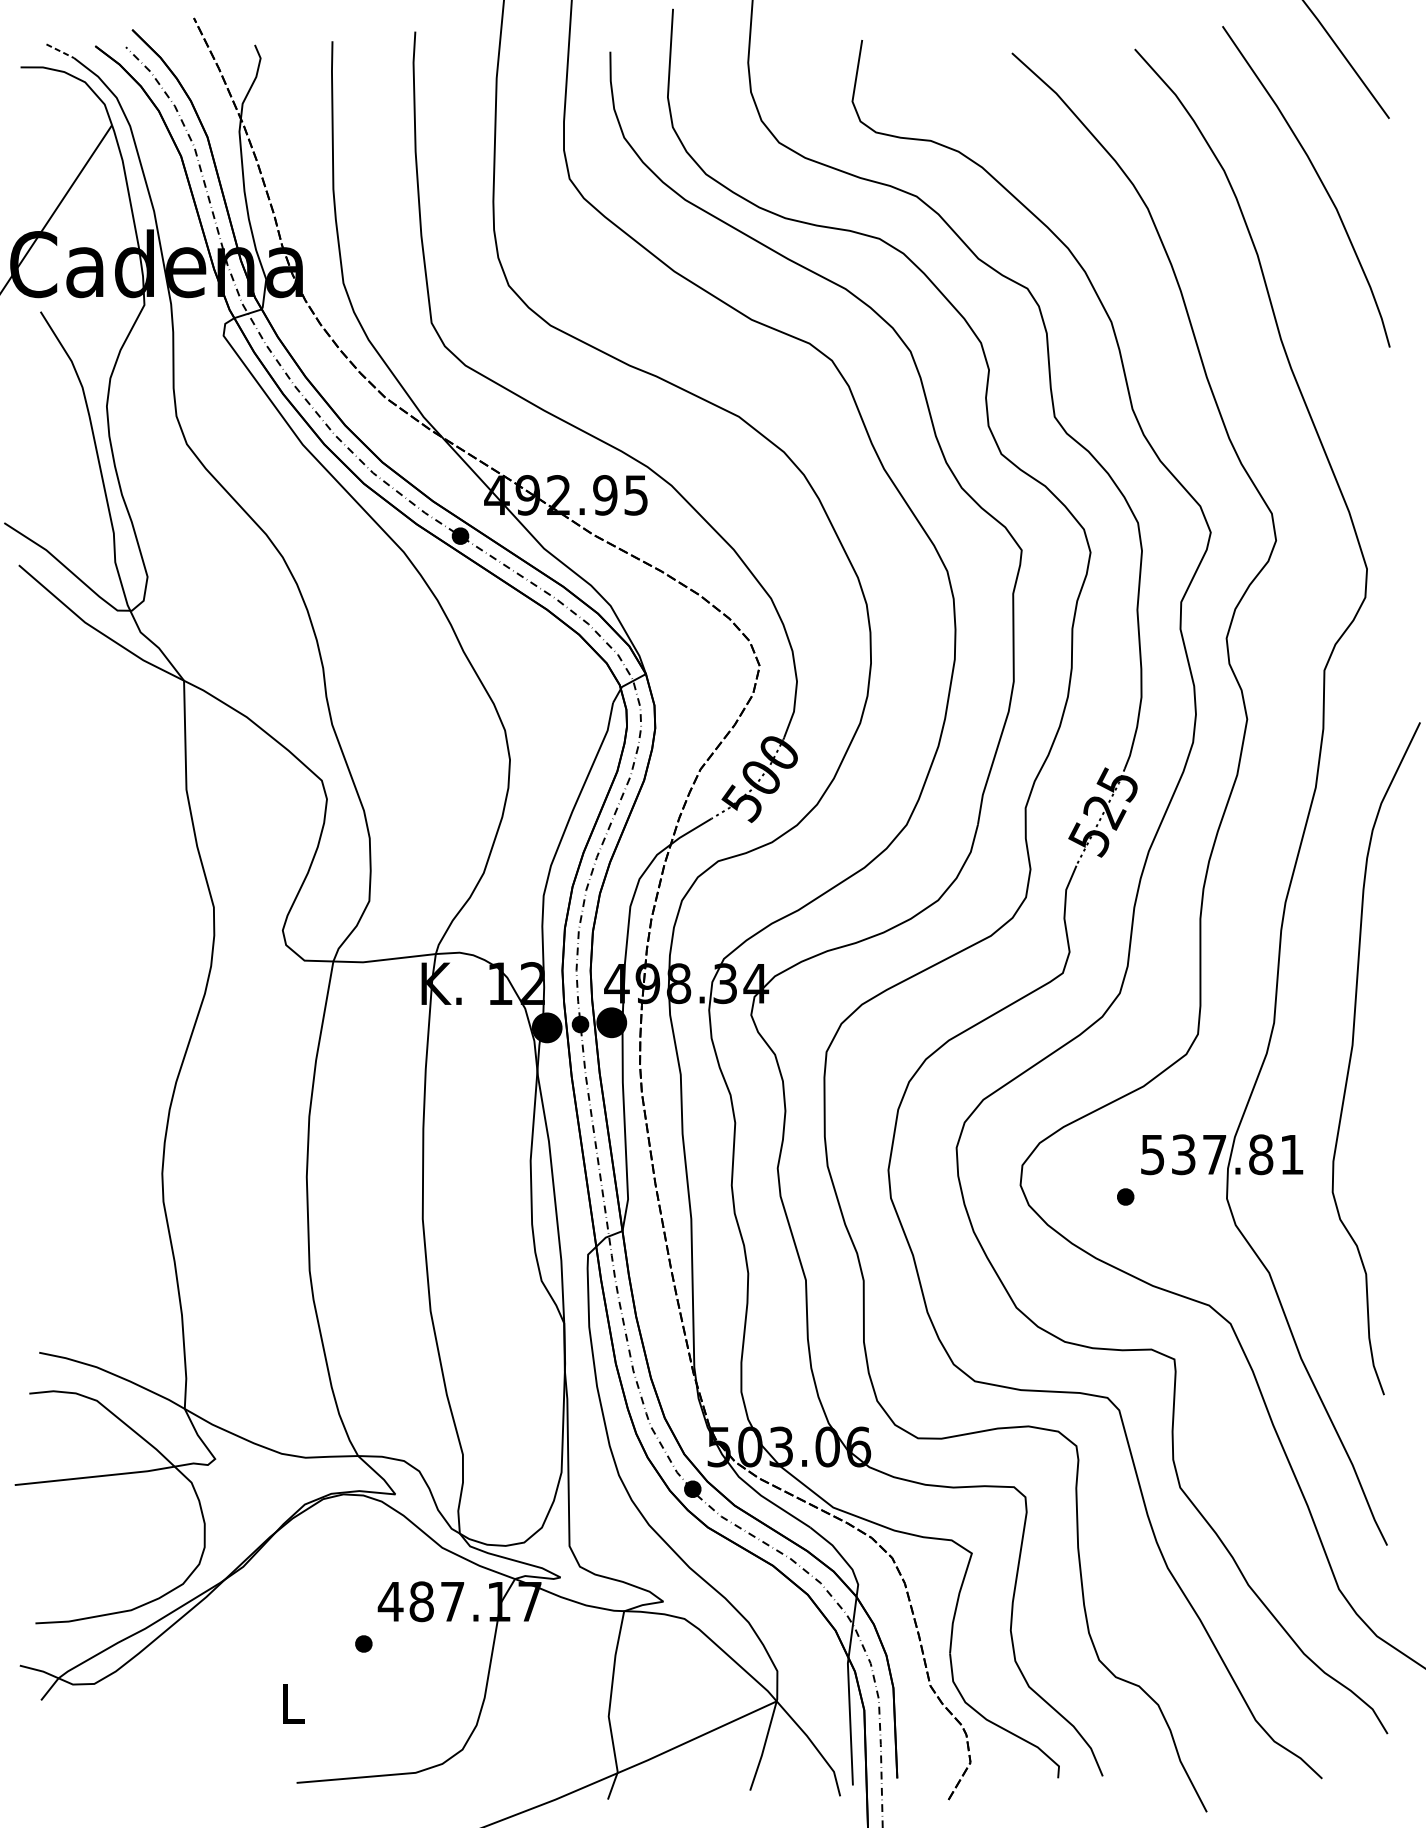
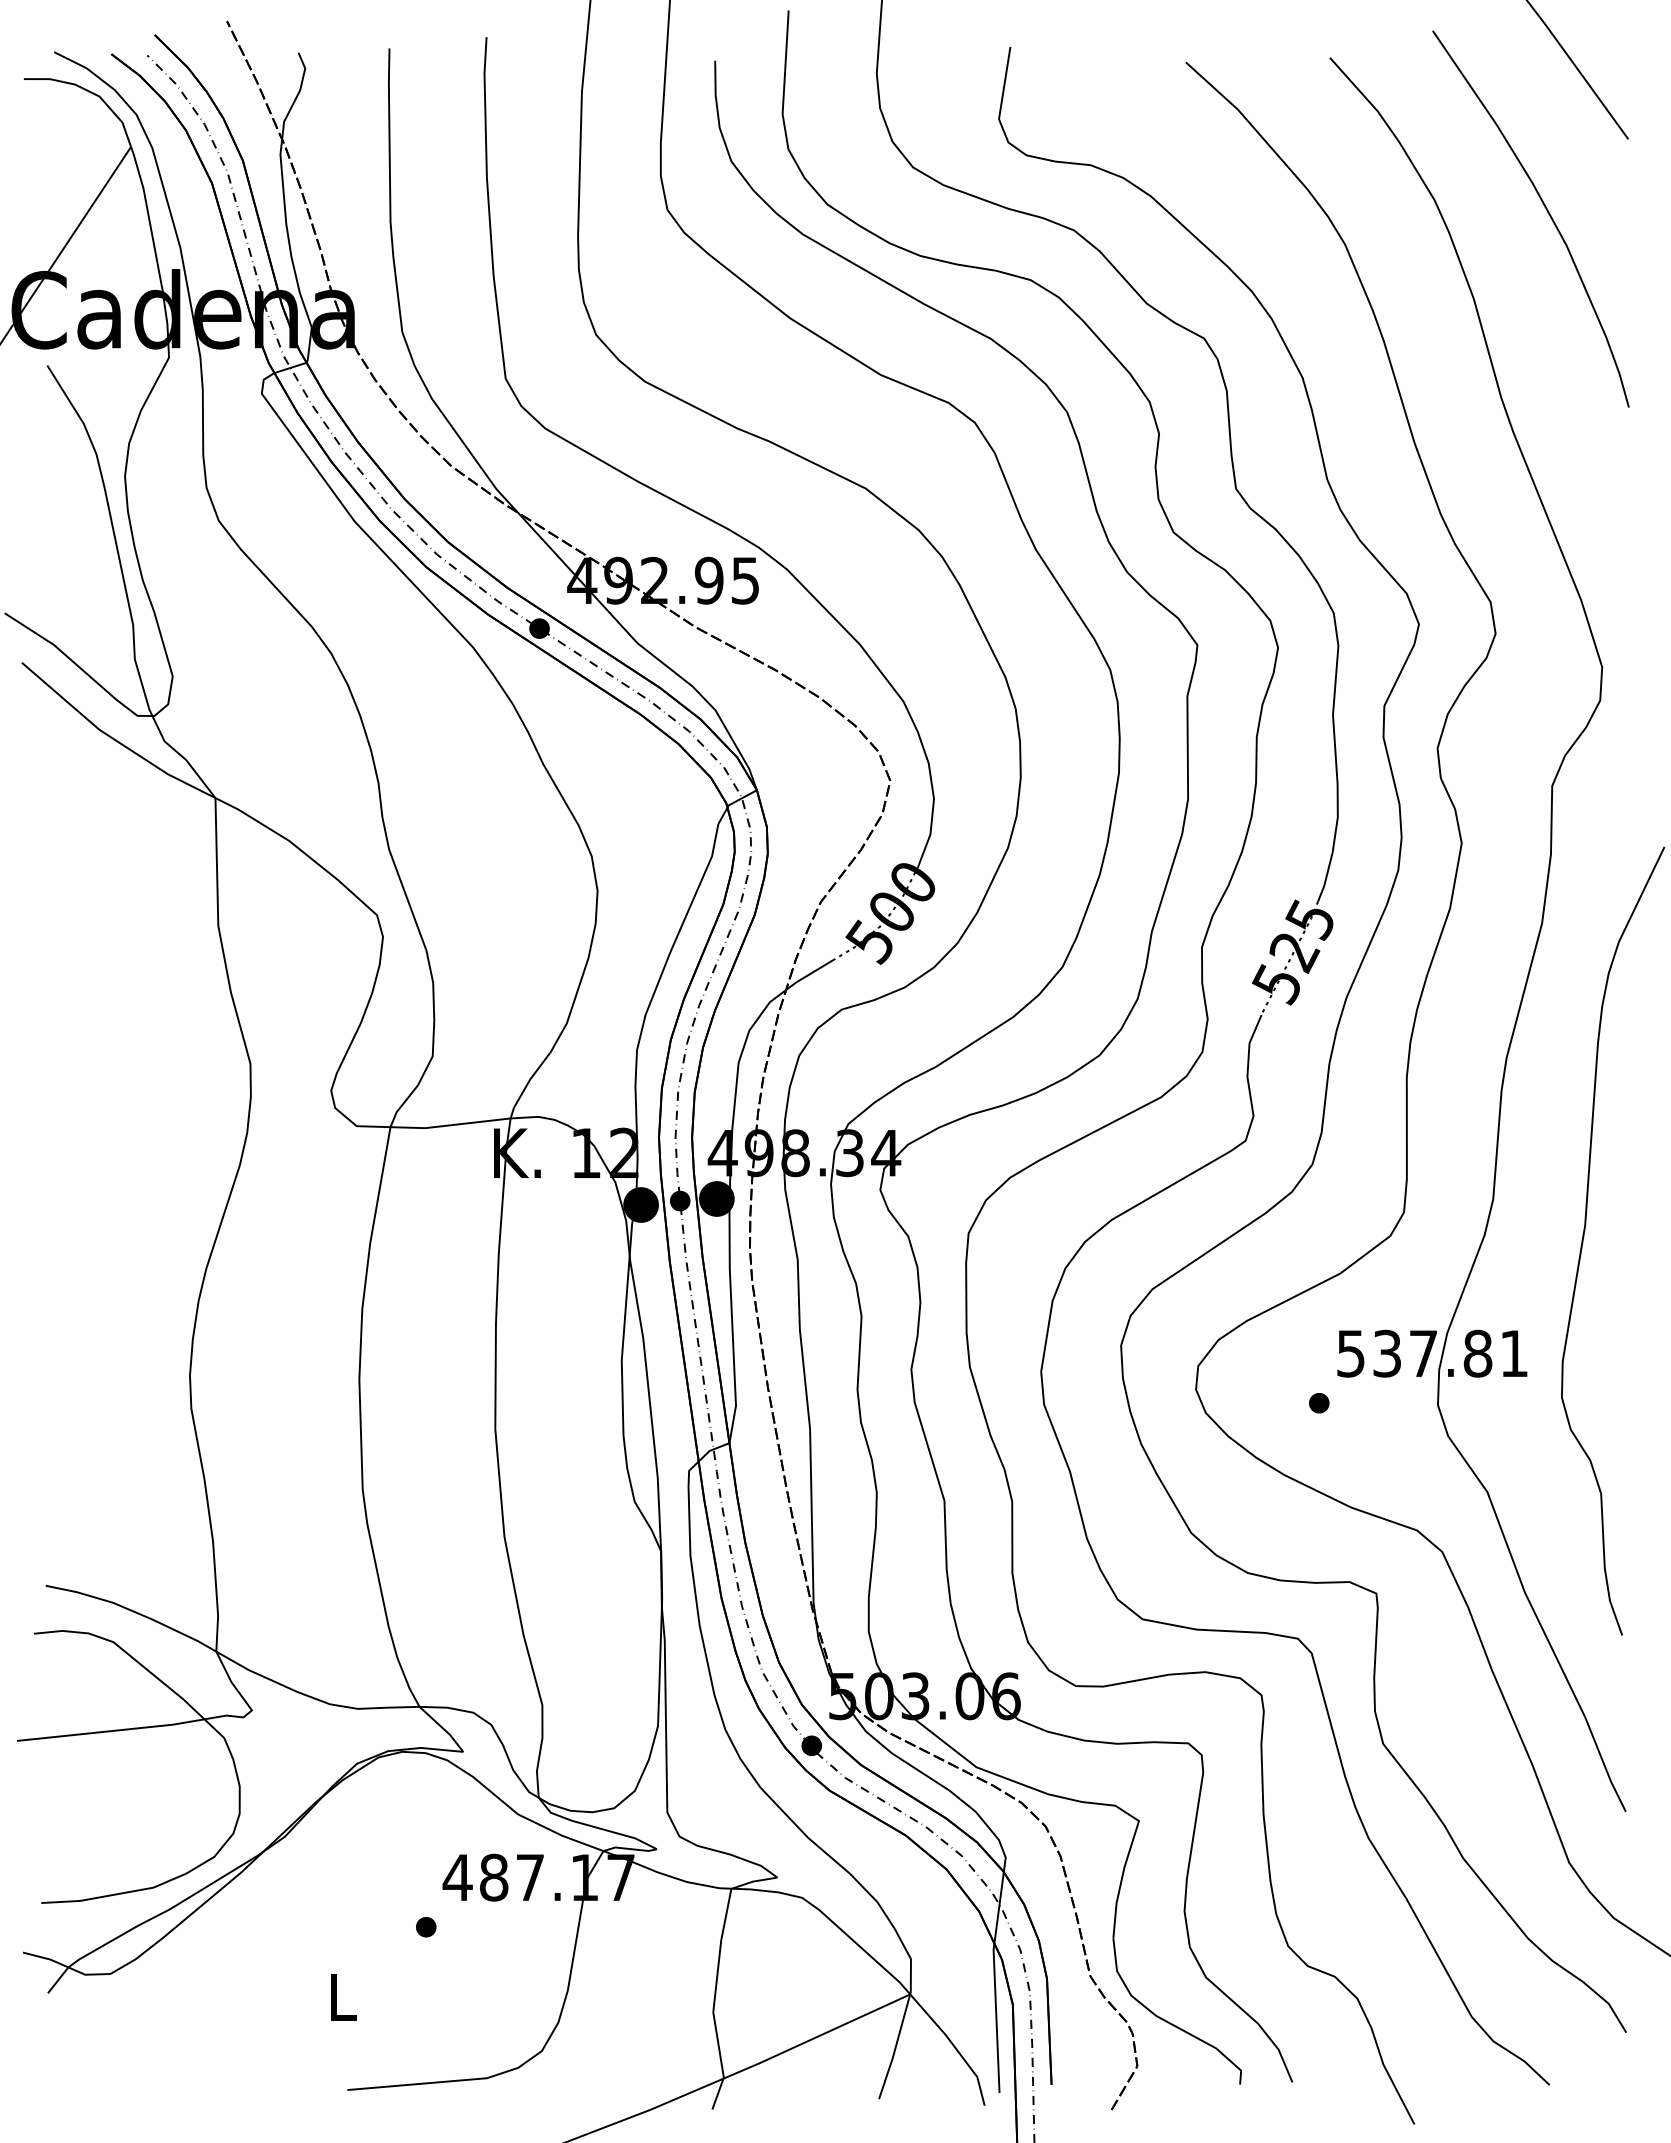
line: (60, 51) -> (70, 60), dashed -> solid

